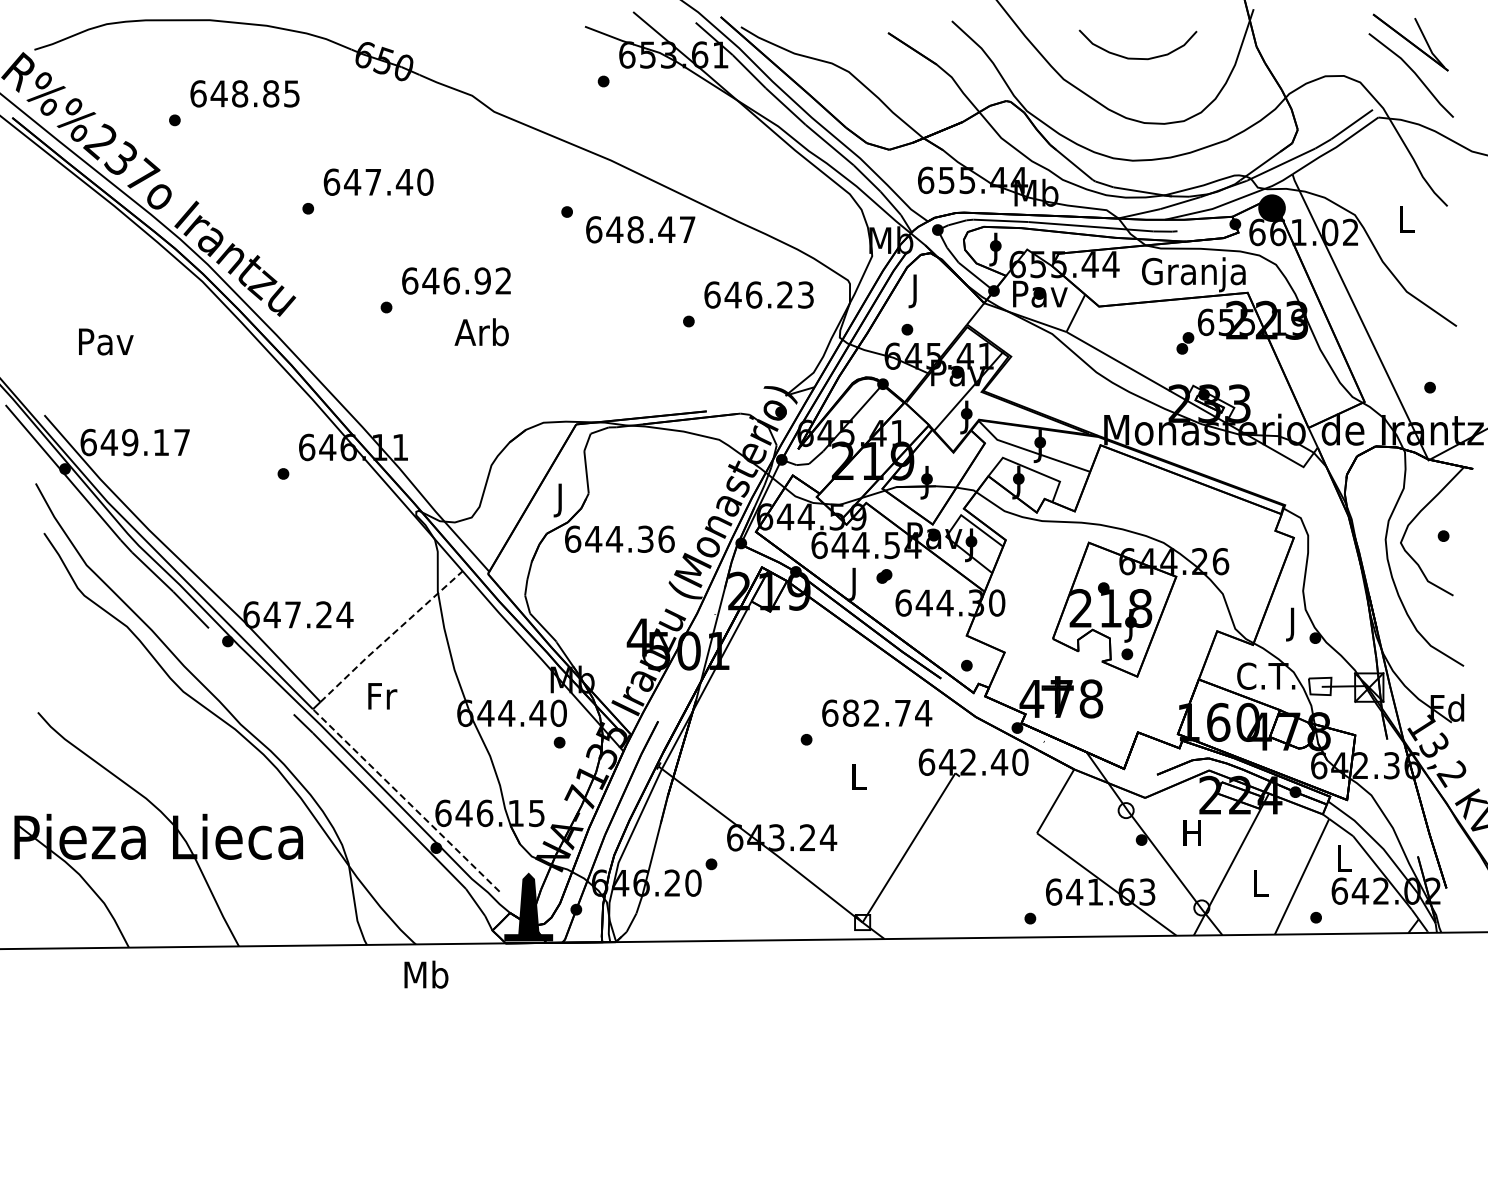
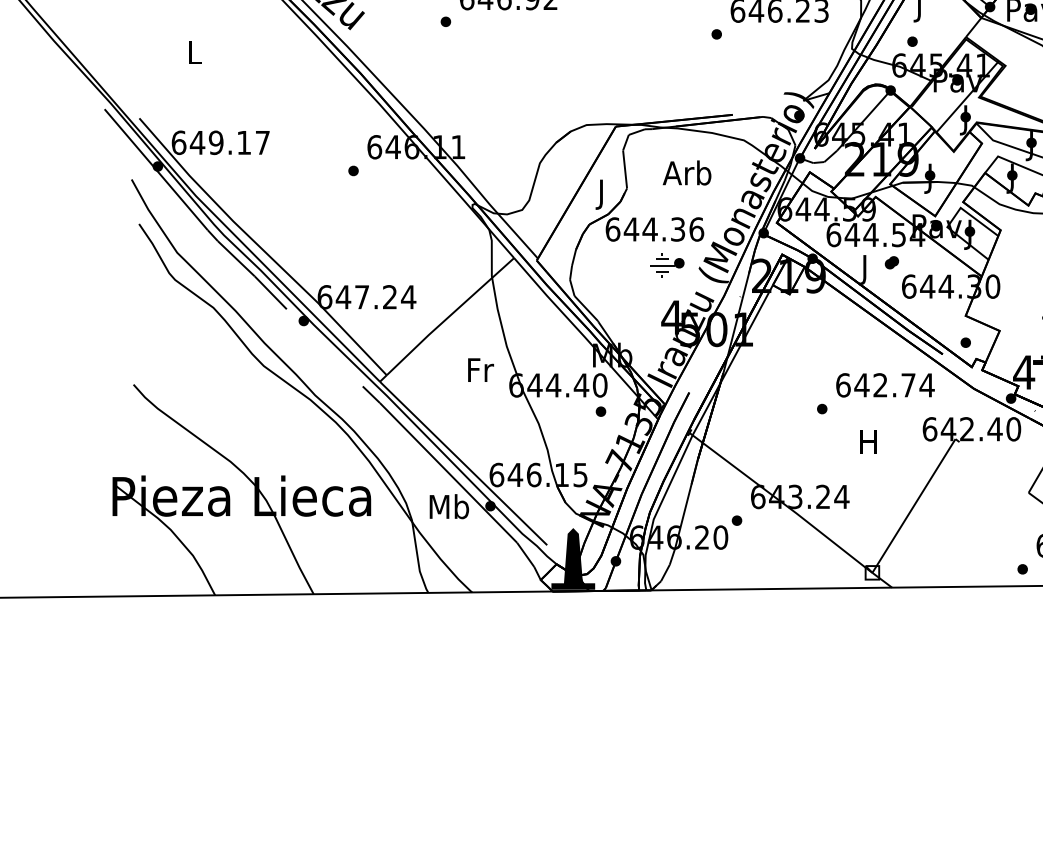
text: (481, 332) -> (686, 173), moved
text: (106, 341) -> (195, 52), Pav -> L
part: (633, 579) -> (667, 265), added
line: (391, 635) -> (450, 315), dashed -> solid
text: (382, 696) -> (480, 370), moved
text: (850, 712) -> (861, 384), 682.74 -> 642.74
text: (857, 776) -> (867, 442), L -> H
line: (405, 799) -> (462, 462), dashed -> solid
text: (426, 974) -> (449, 506), moved

